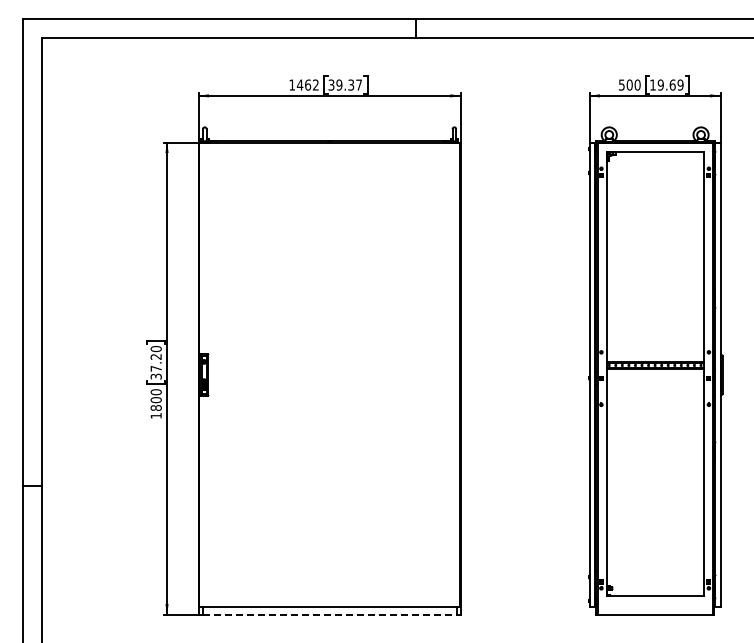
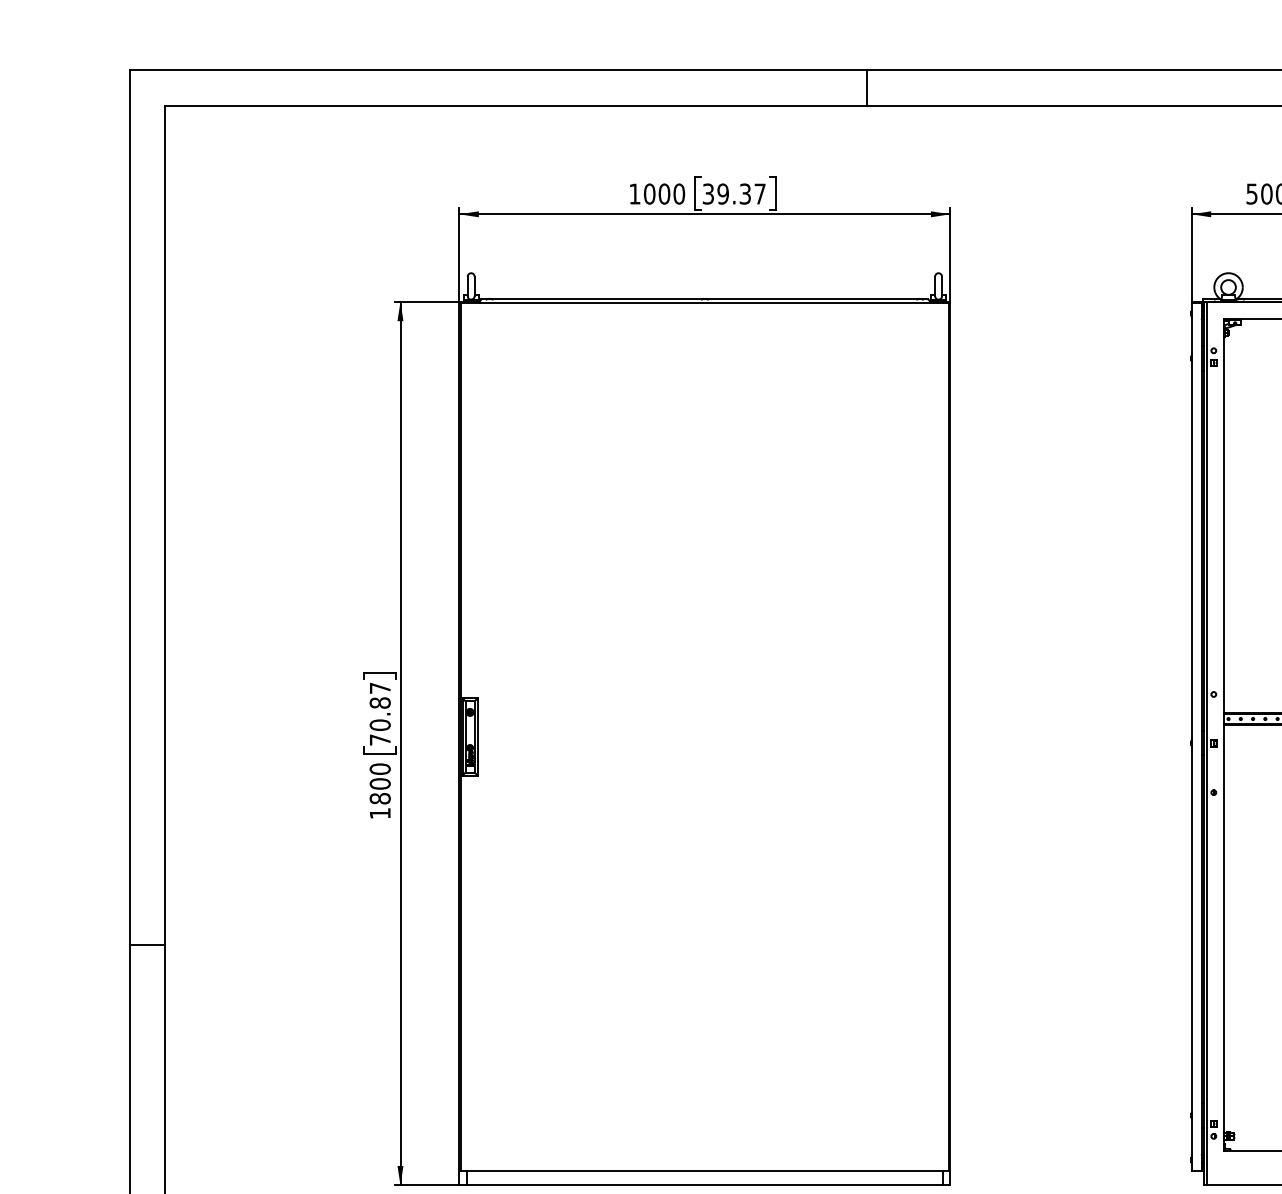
text: (307, 84) -> (663, 192), 1462 -> 1000
text: (155, 362) -> (378, 713), 37.20 -> 70.87
line: (329, 614) -> (704, 1185), dashed -> solid

